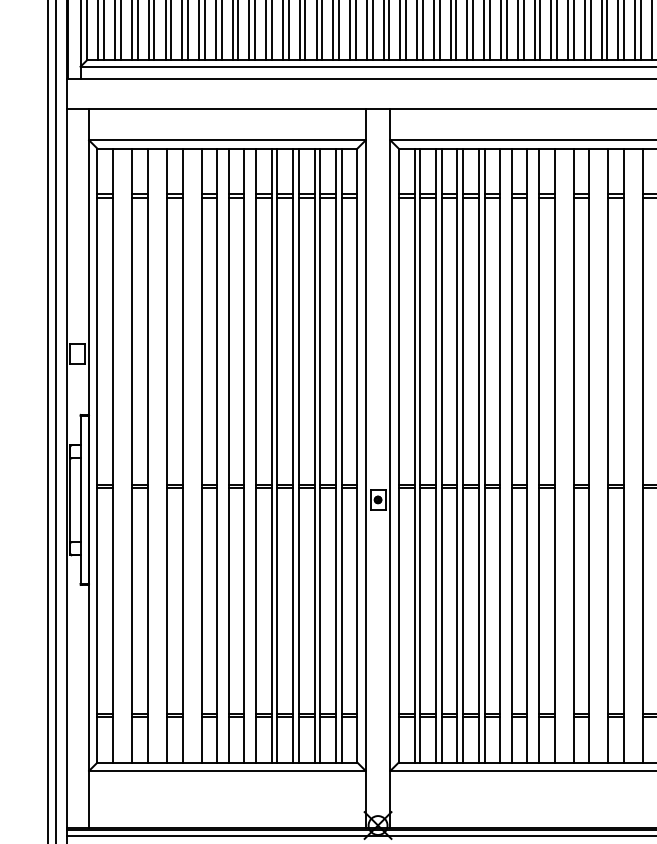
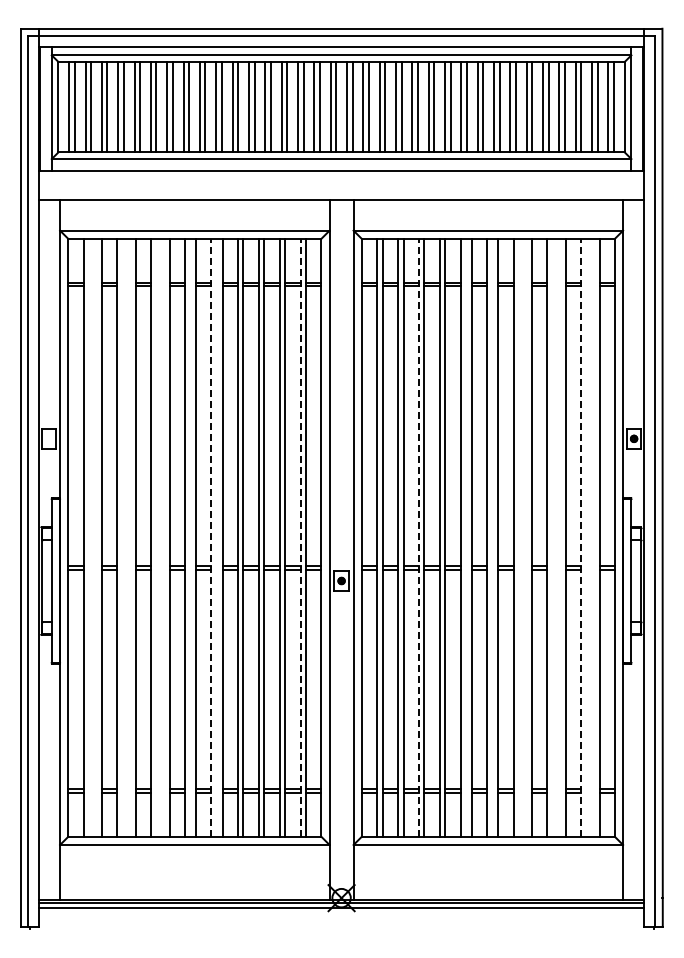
line: (244, 455) -> (211, 537), solid -> dashed
line: (335, 455) -> (300, 537), solid -> dashed
line: (457, 455) -> (418, 537), solid -> dashed
line: (624, 455) -> (581, 537), solid -> dashed

